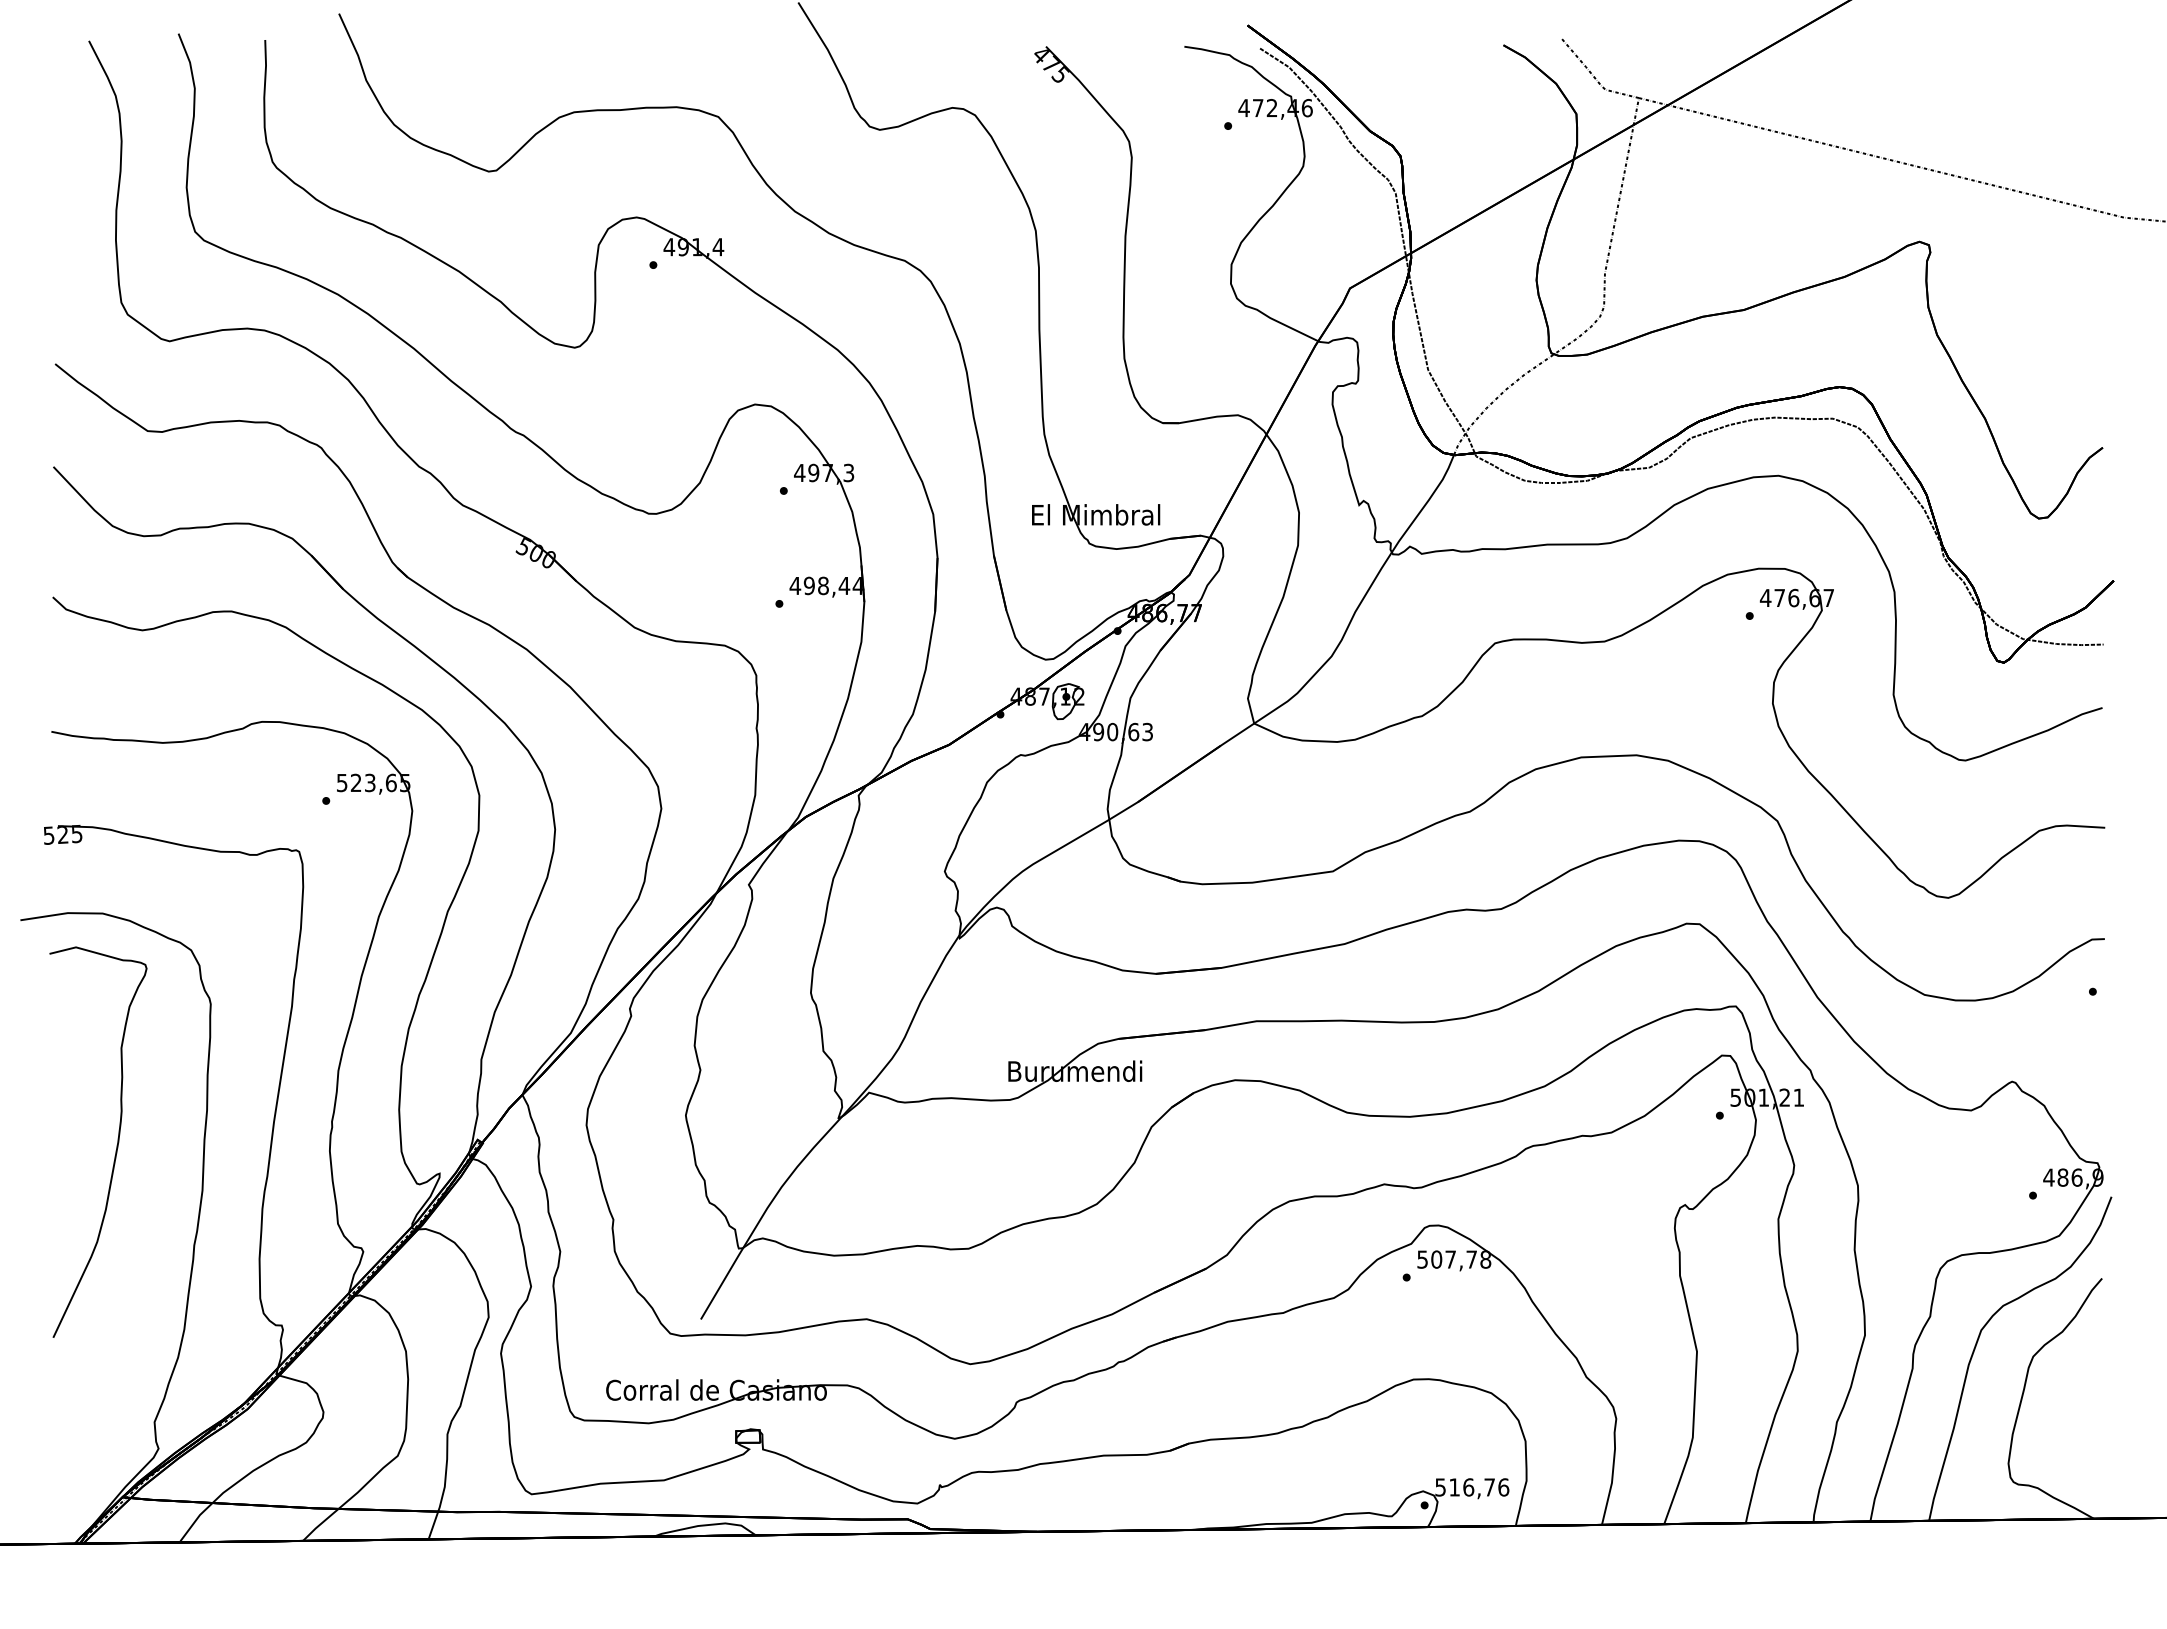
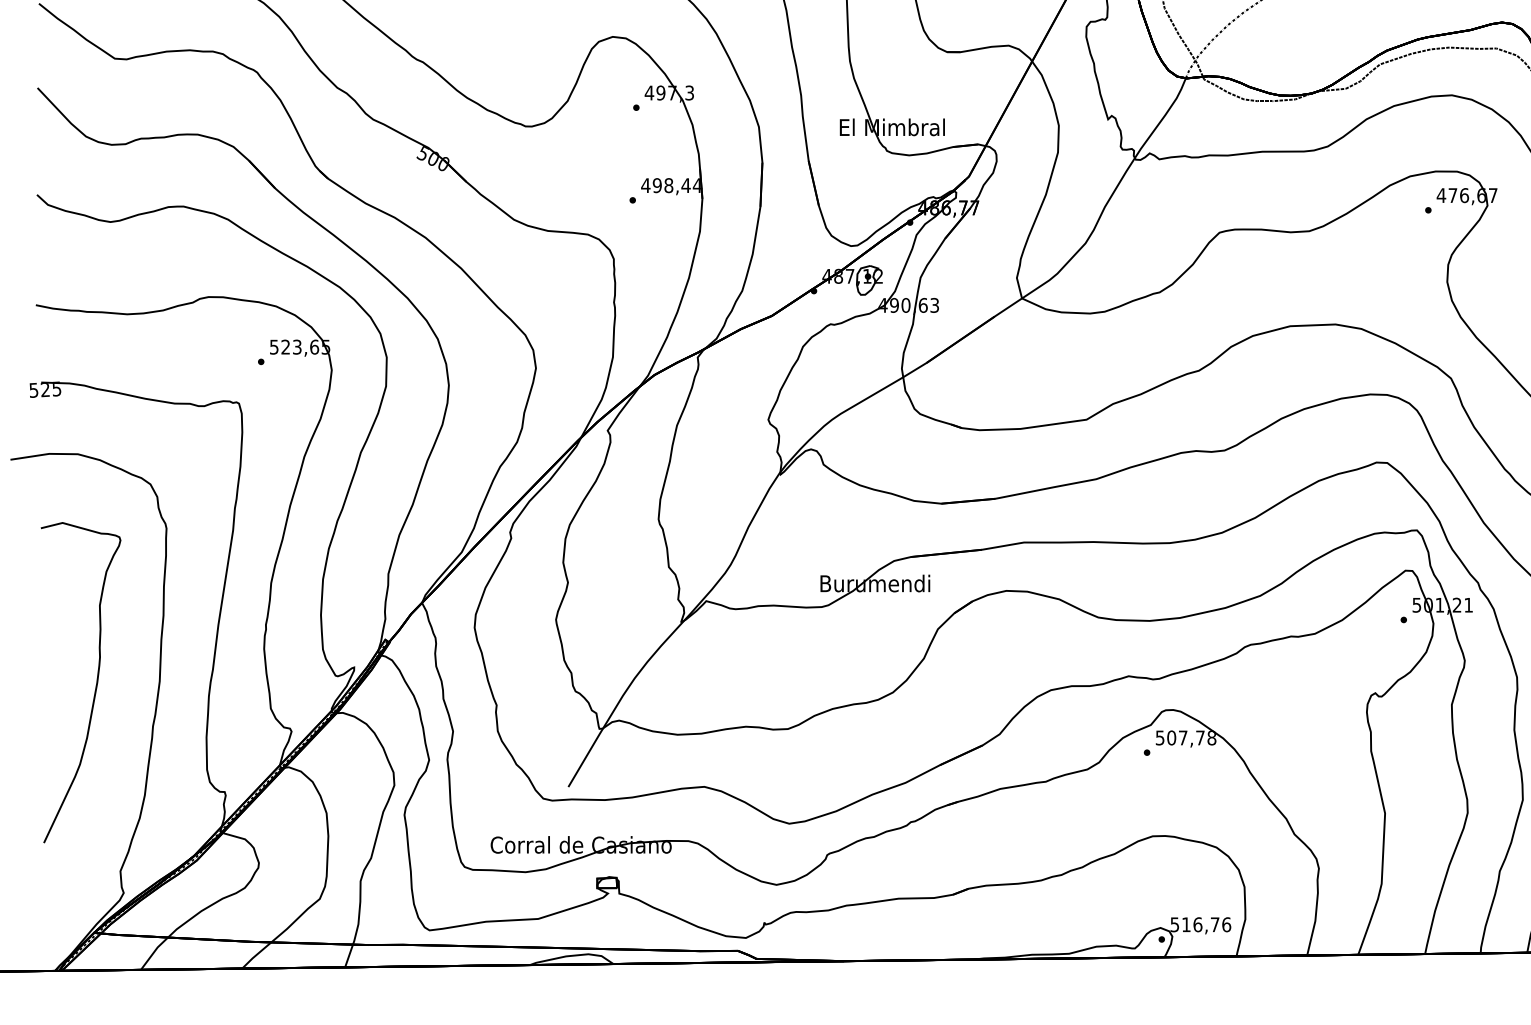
curve: (116, 1145) -> (95, 685), moved

